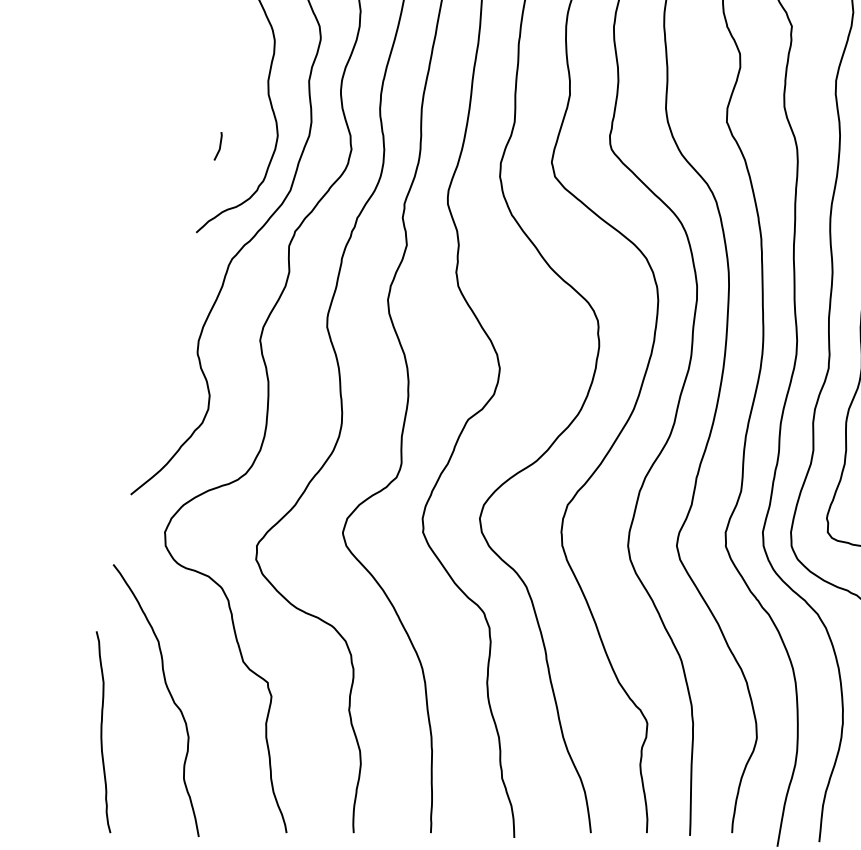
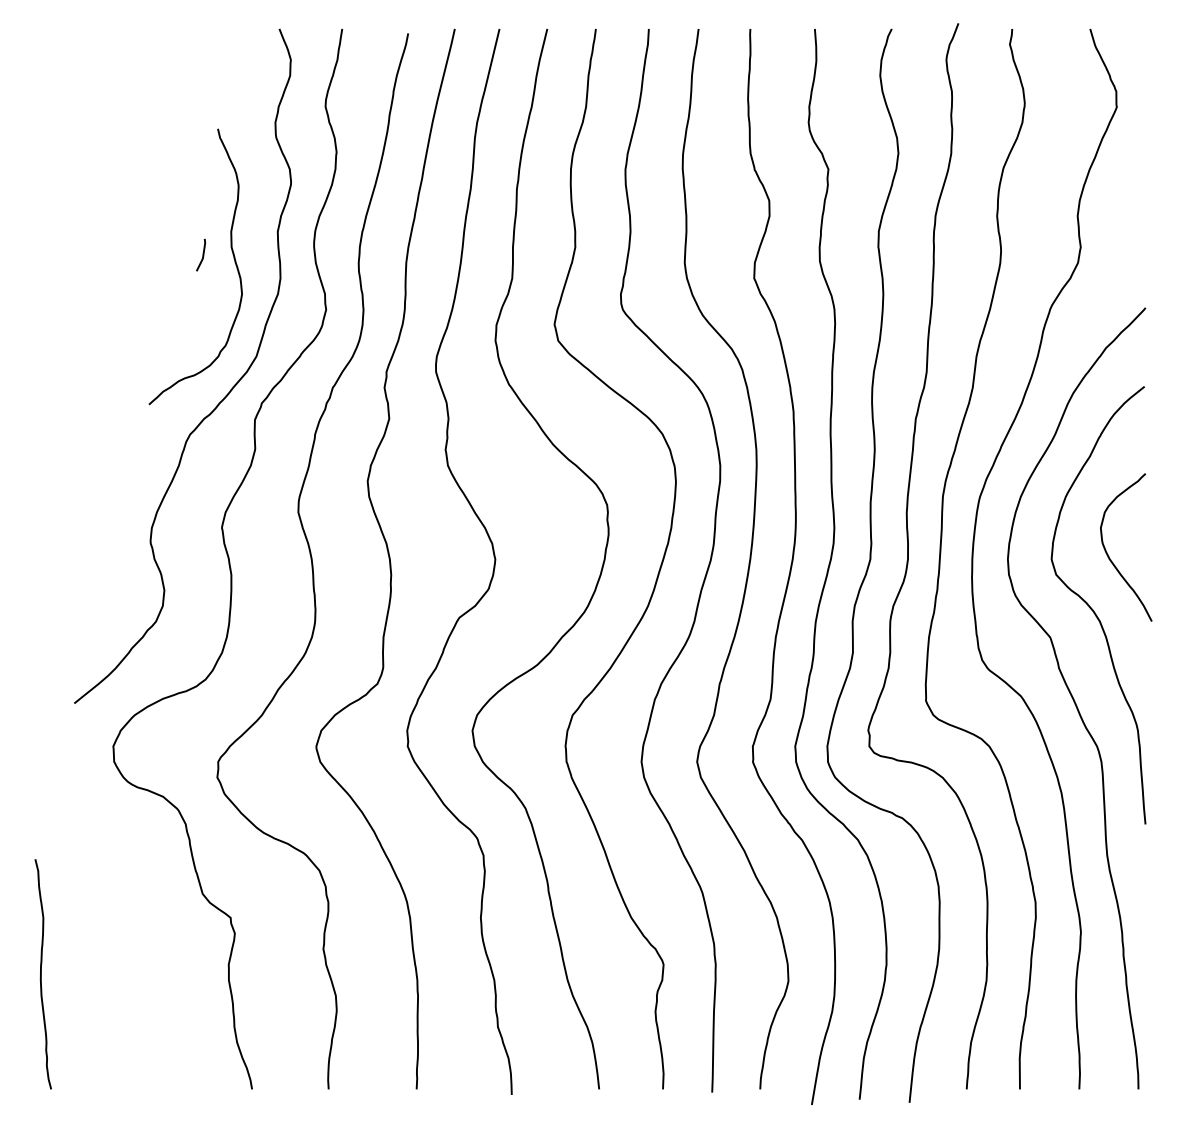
line: (219, 145) -> (202, 254), moved
curve: (170, 696) -> (119, 933), removed

